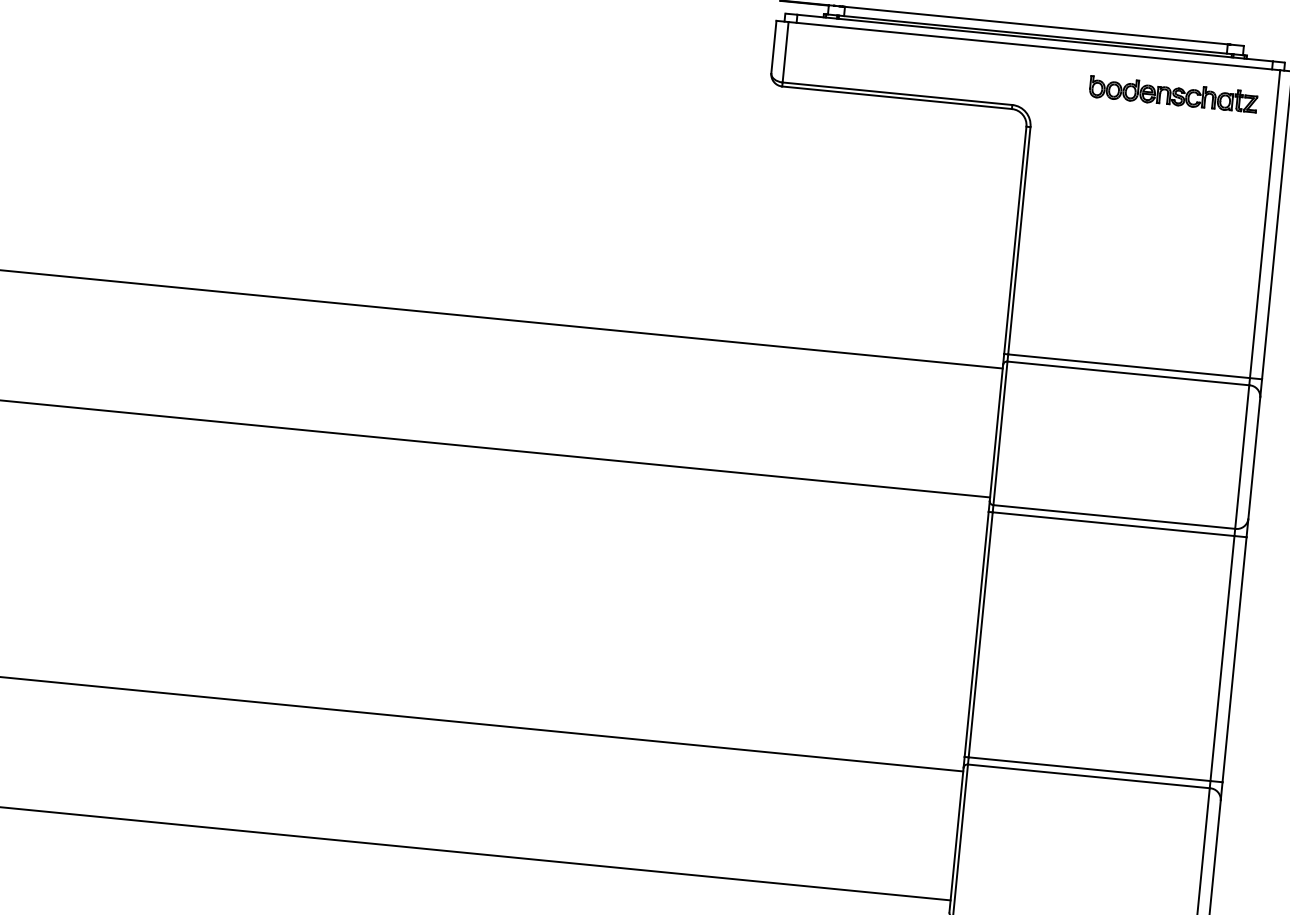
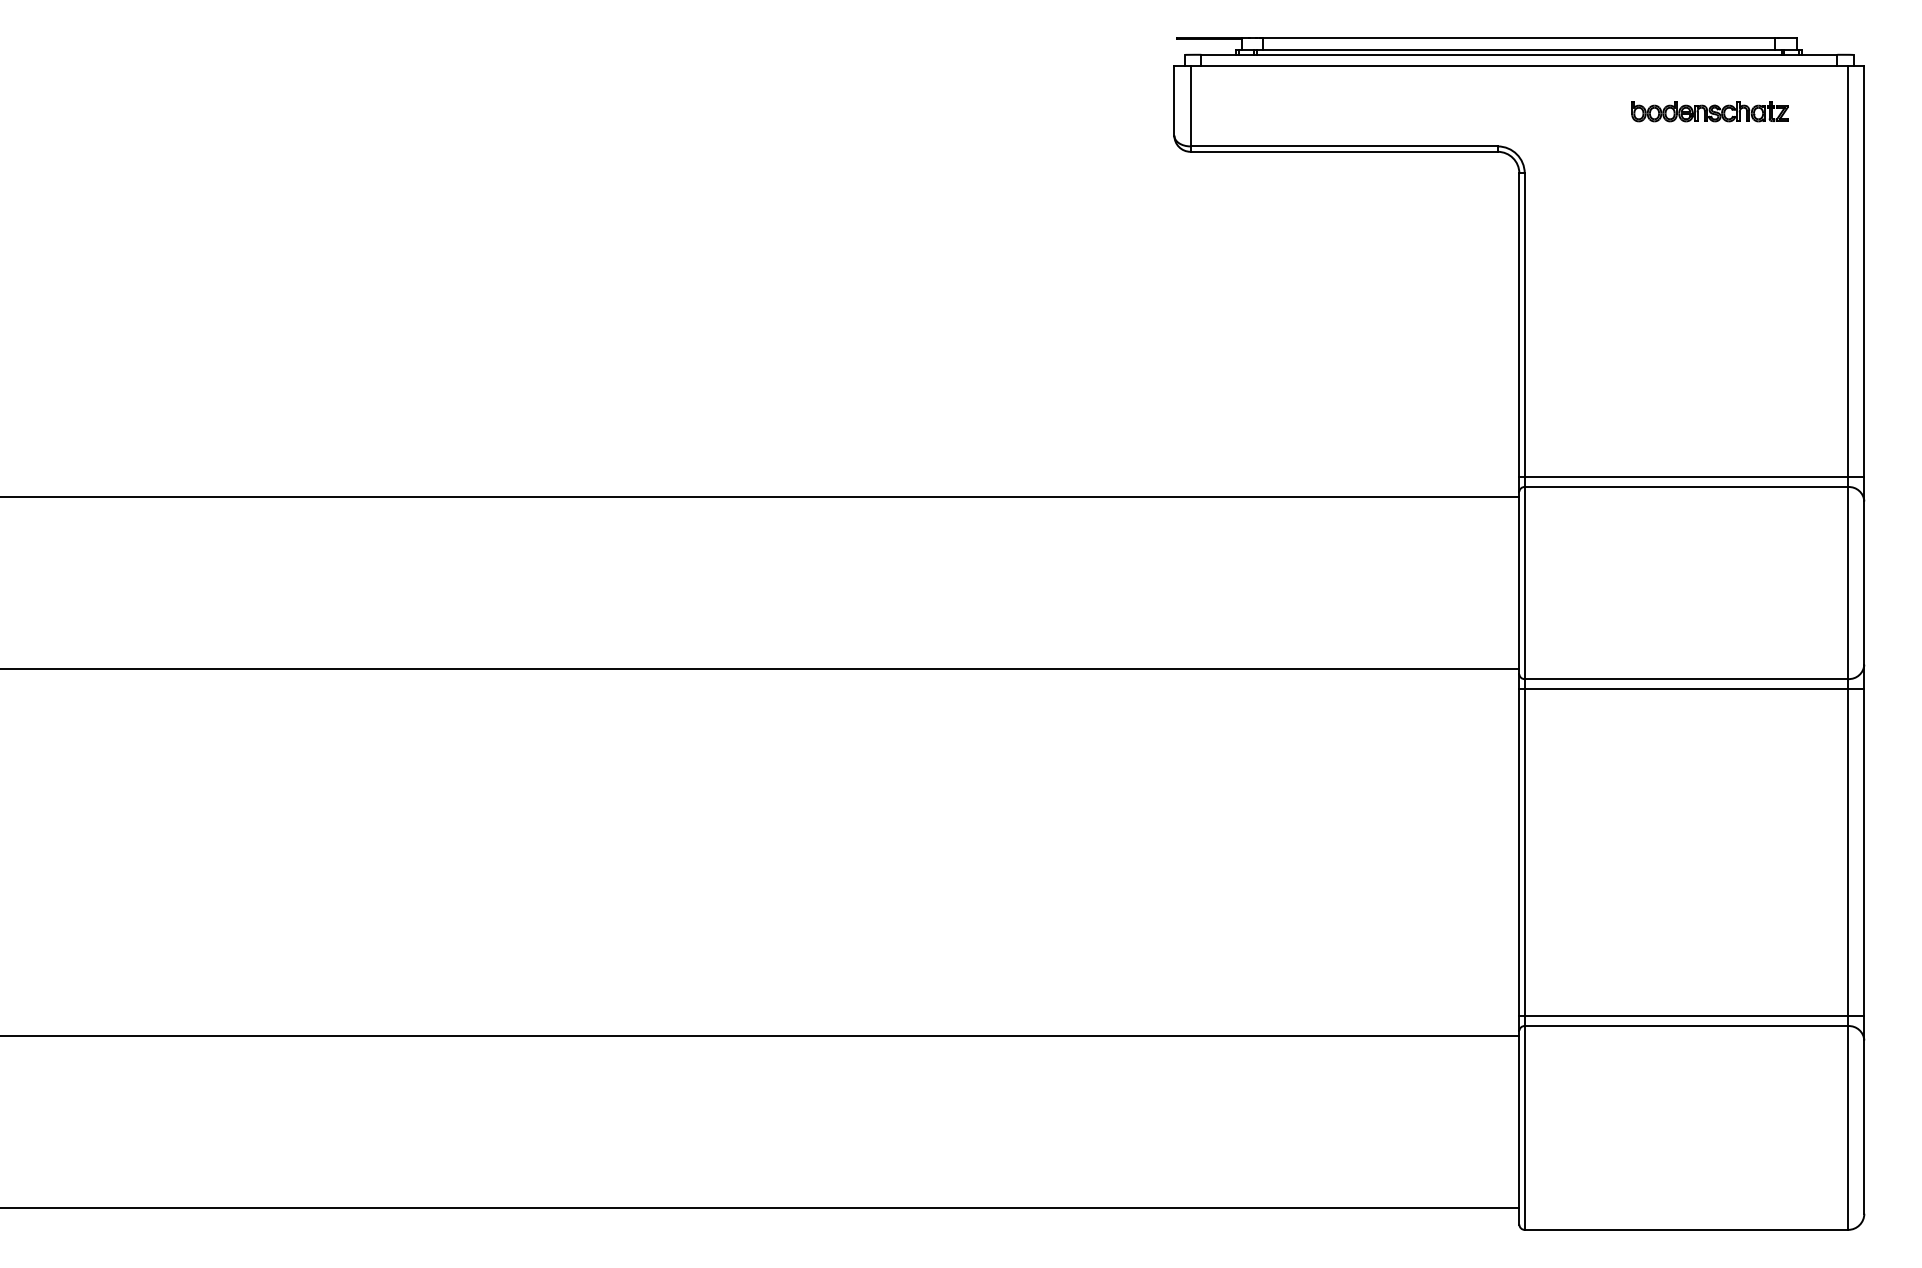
part: (1173, 94) -> (1709, 111), size x0.7

